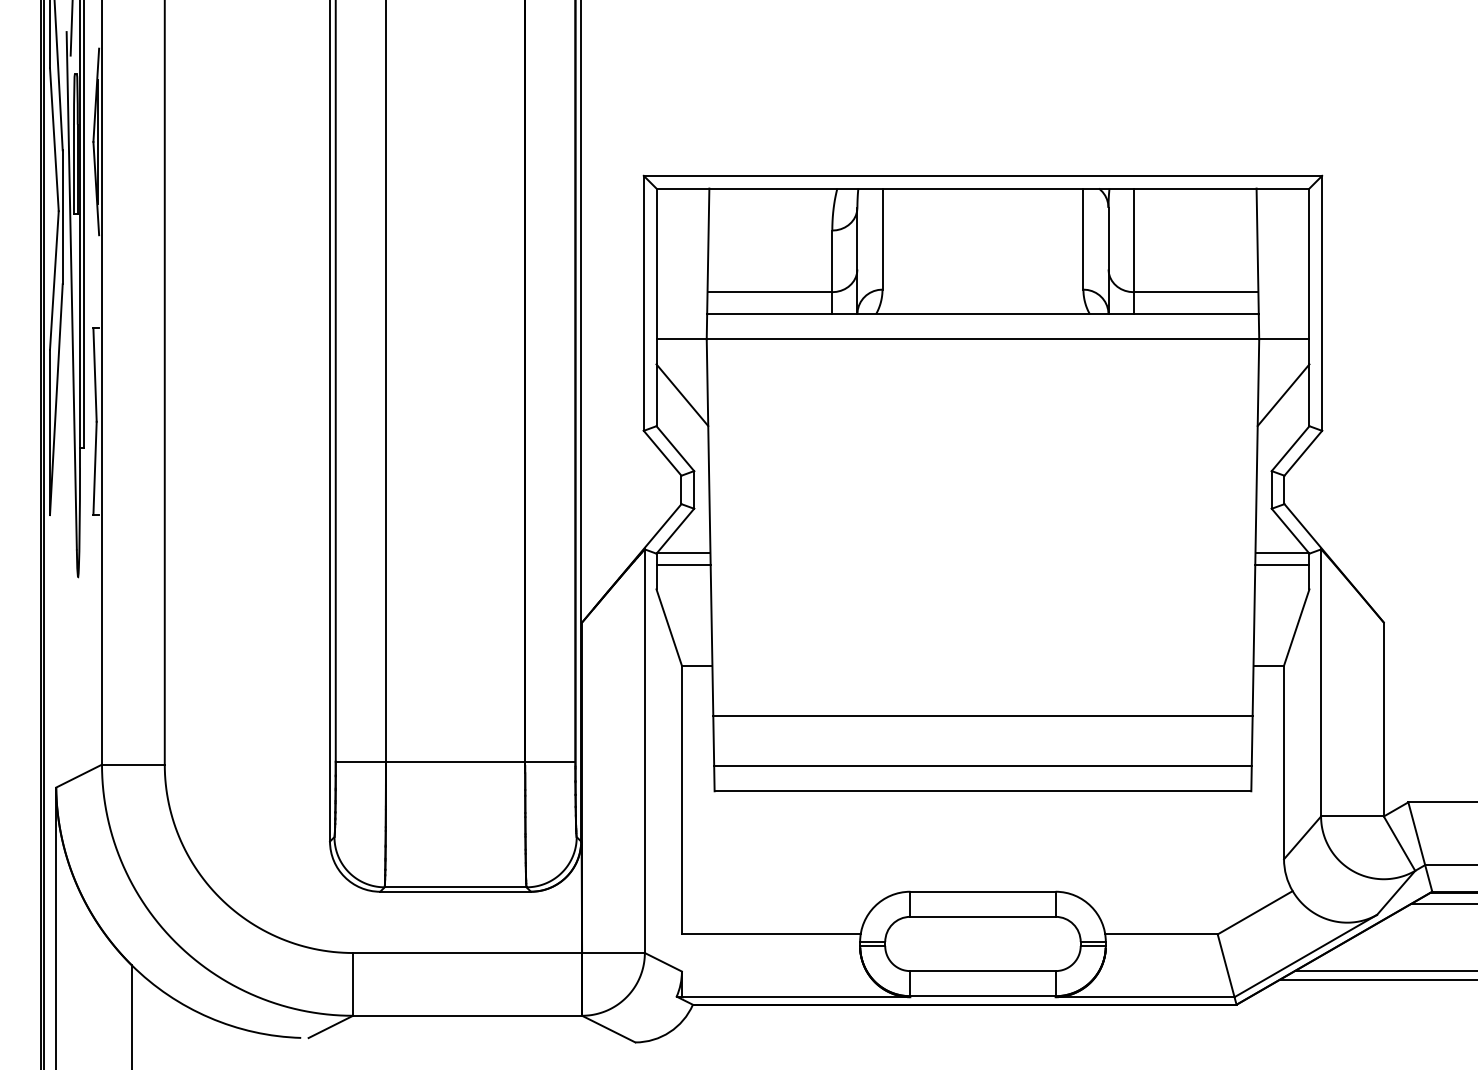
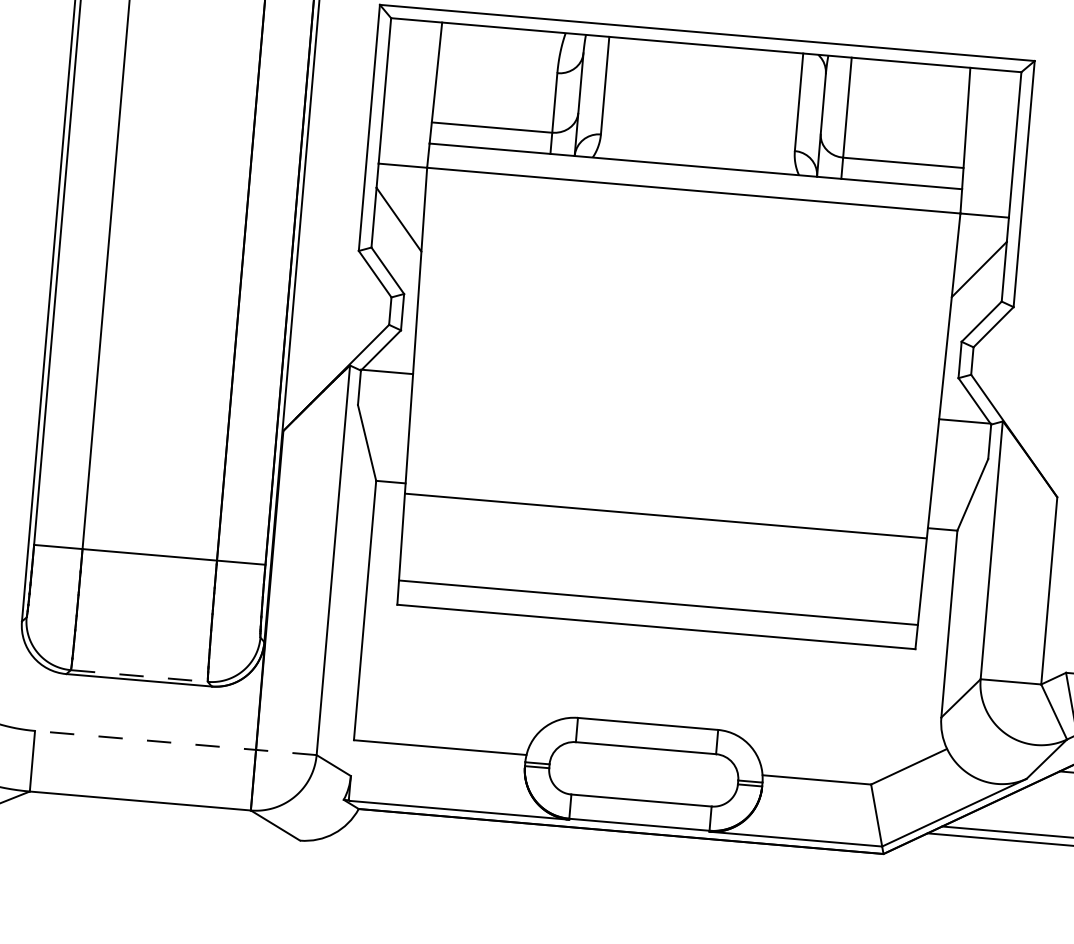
line: (683, 565) -> (386, 384), removed
line: (1282, 565) -> (964, 433), removed
line: (982, 716) -> (665, 516), moved
line: (455, 887) -> (139, 676), solid -> dashed
line: (499, 953) -> (176, 743), solid -> dashed

